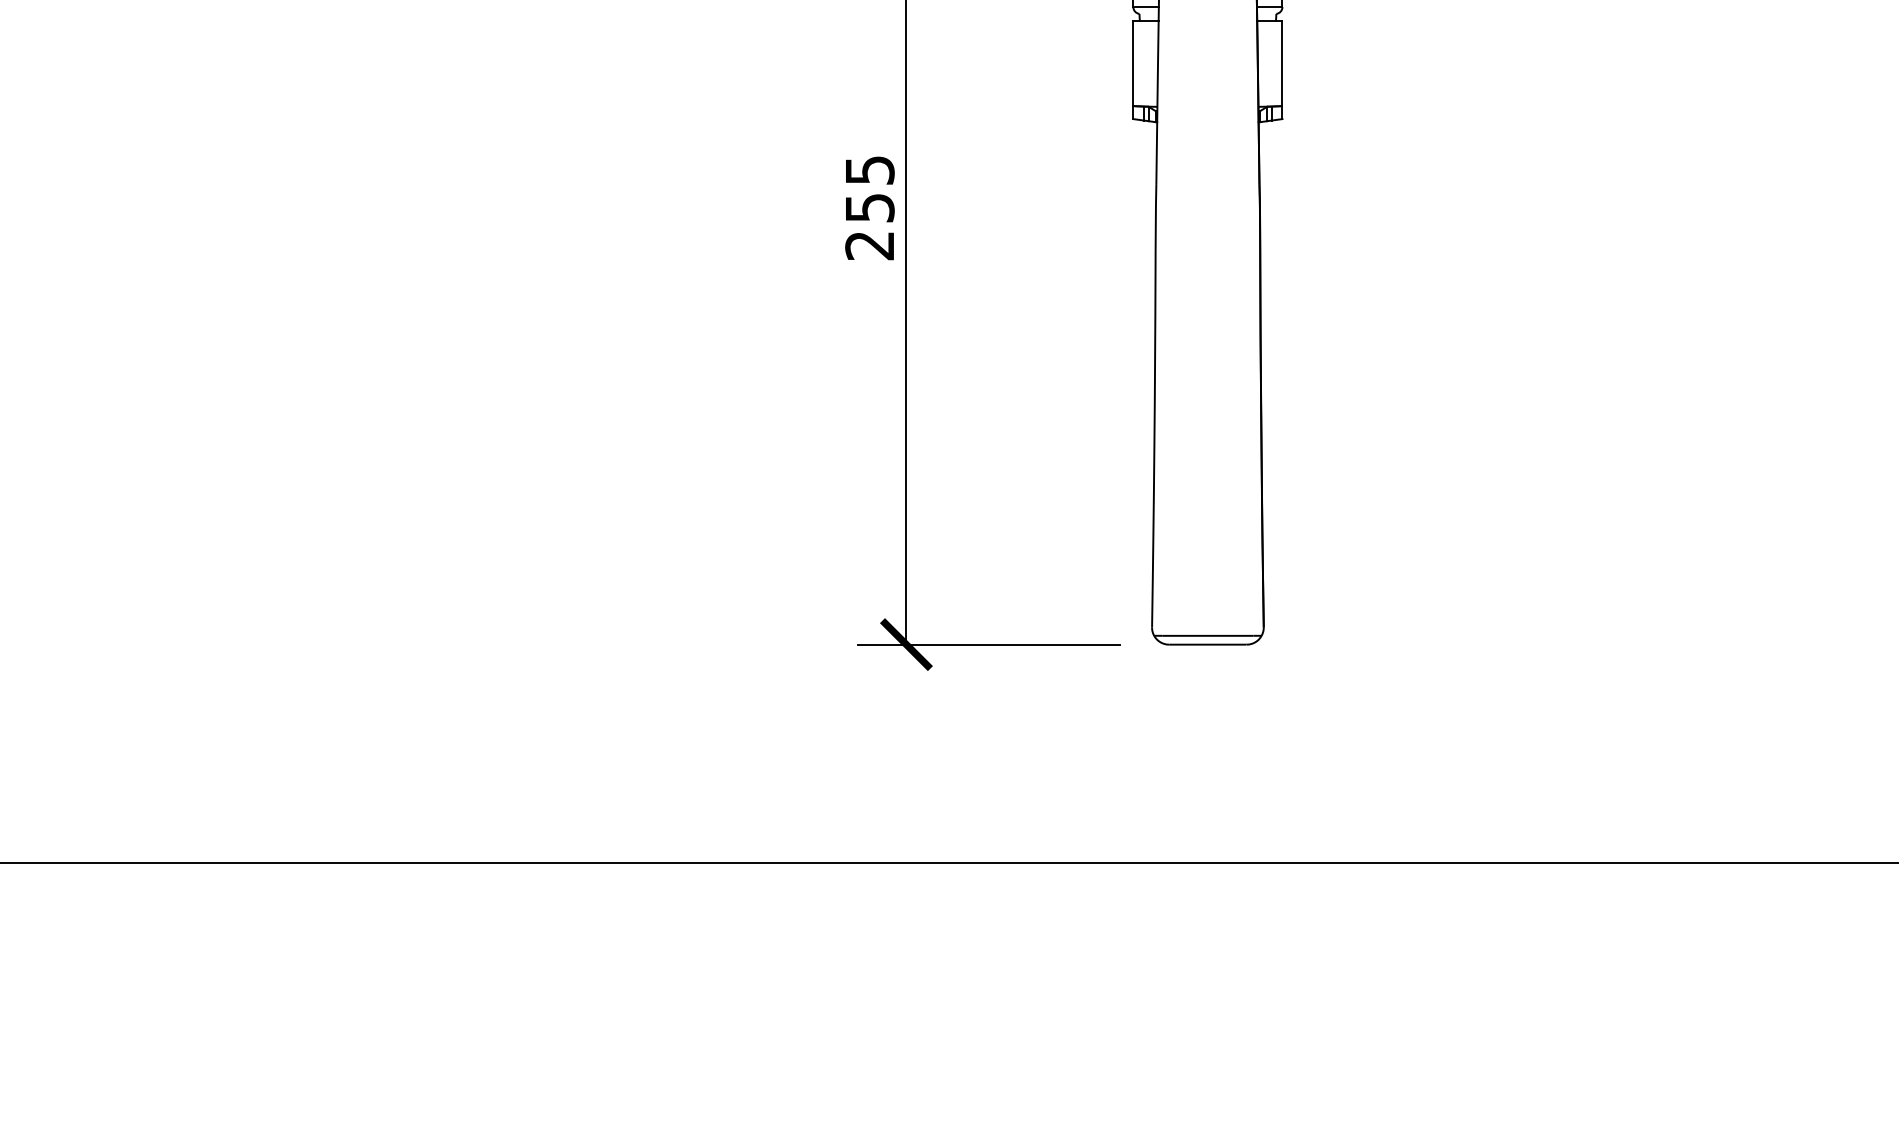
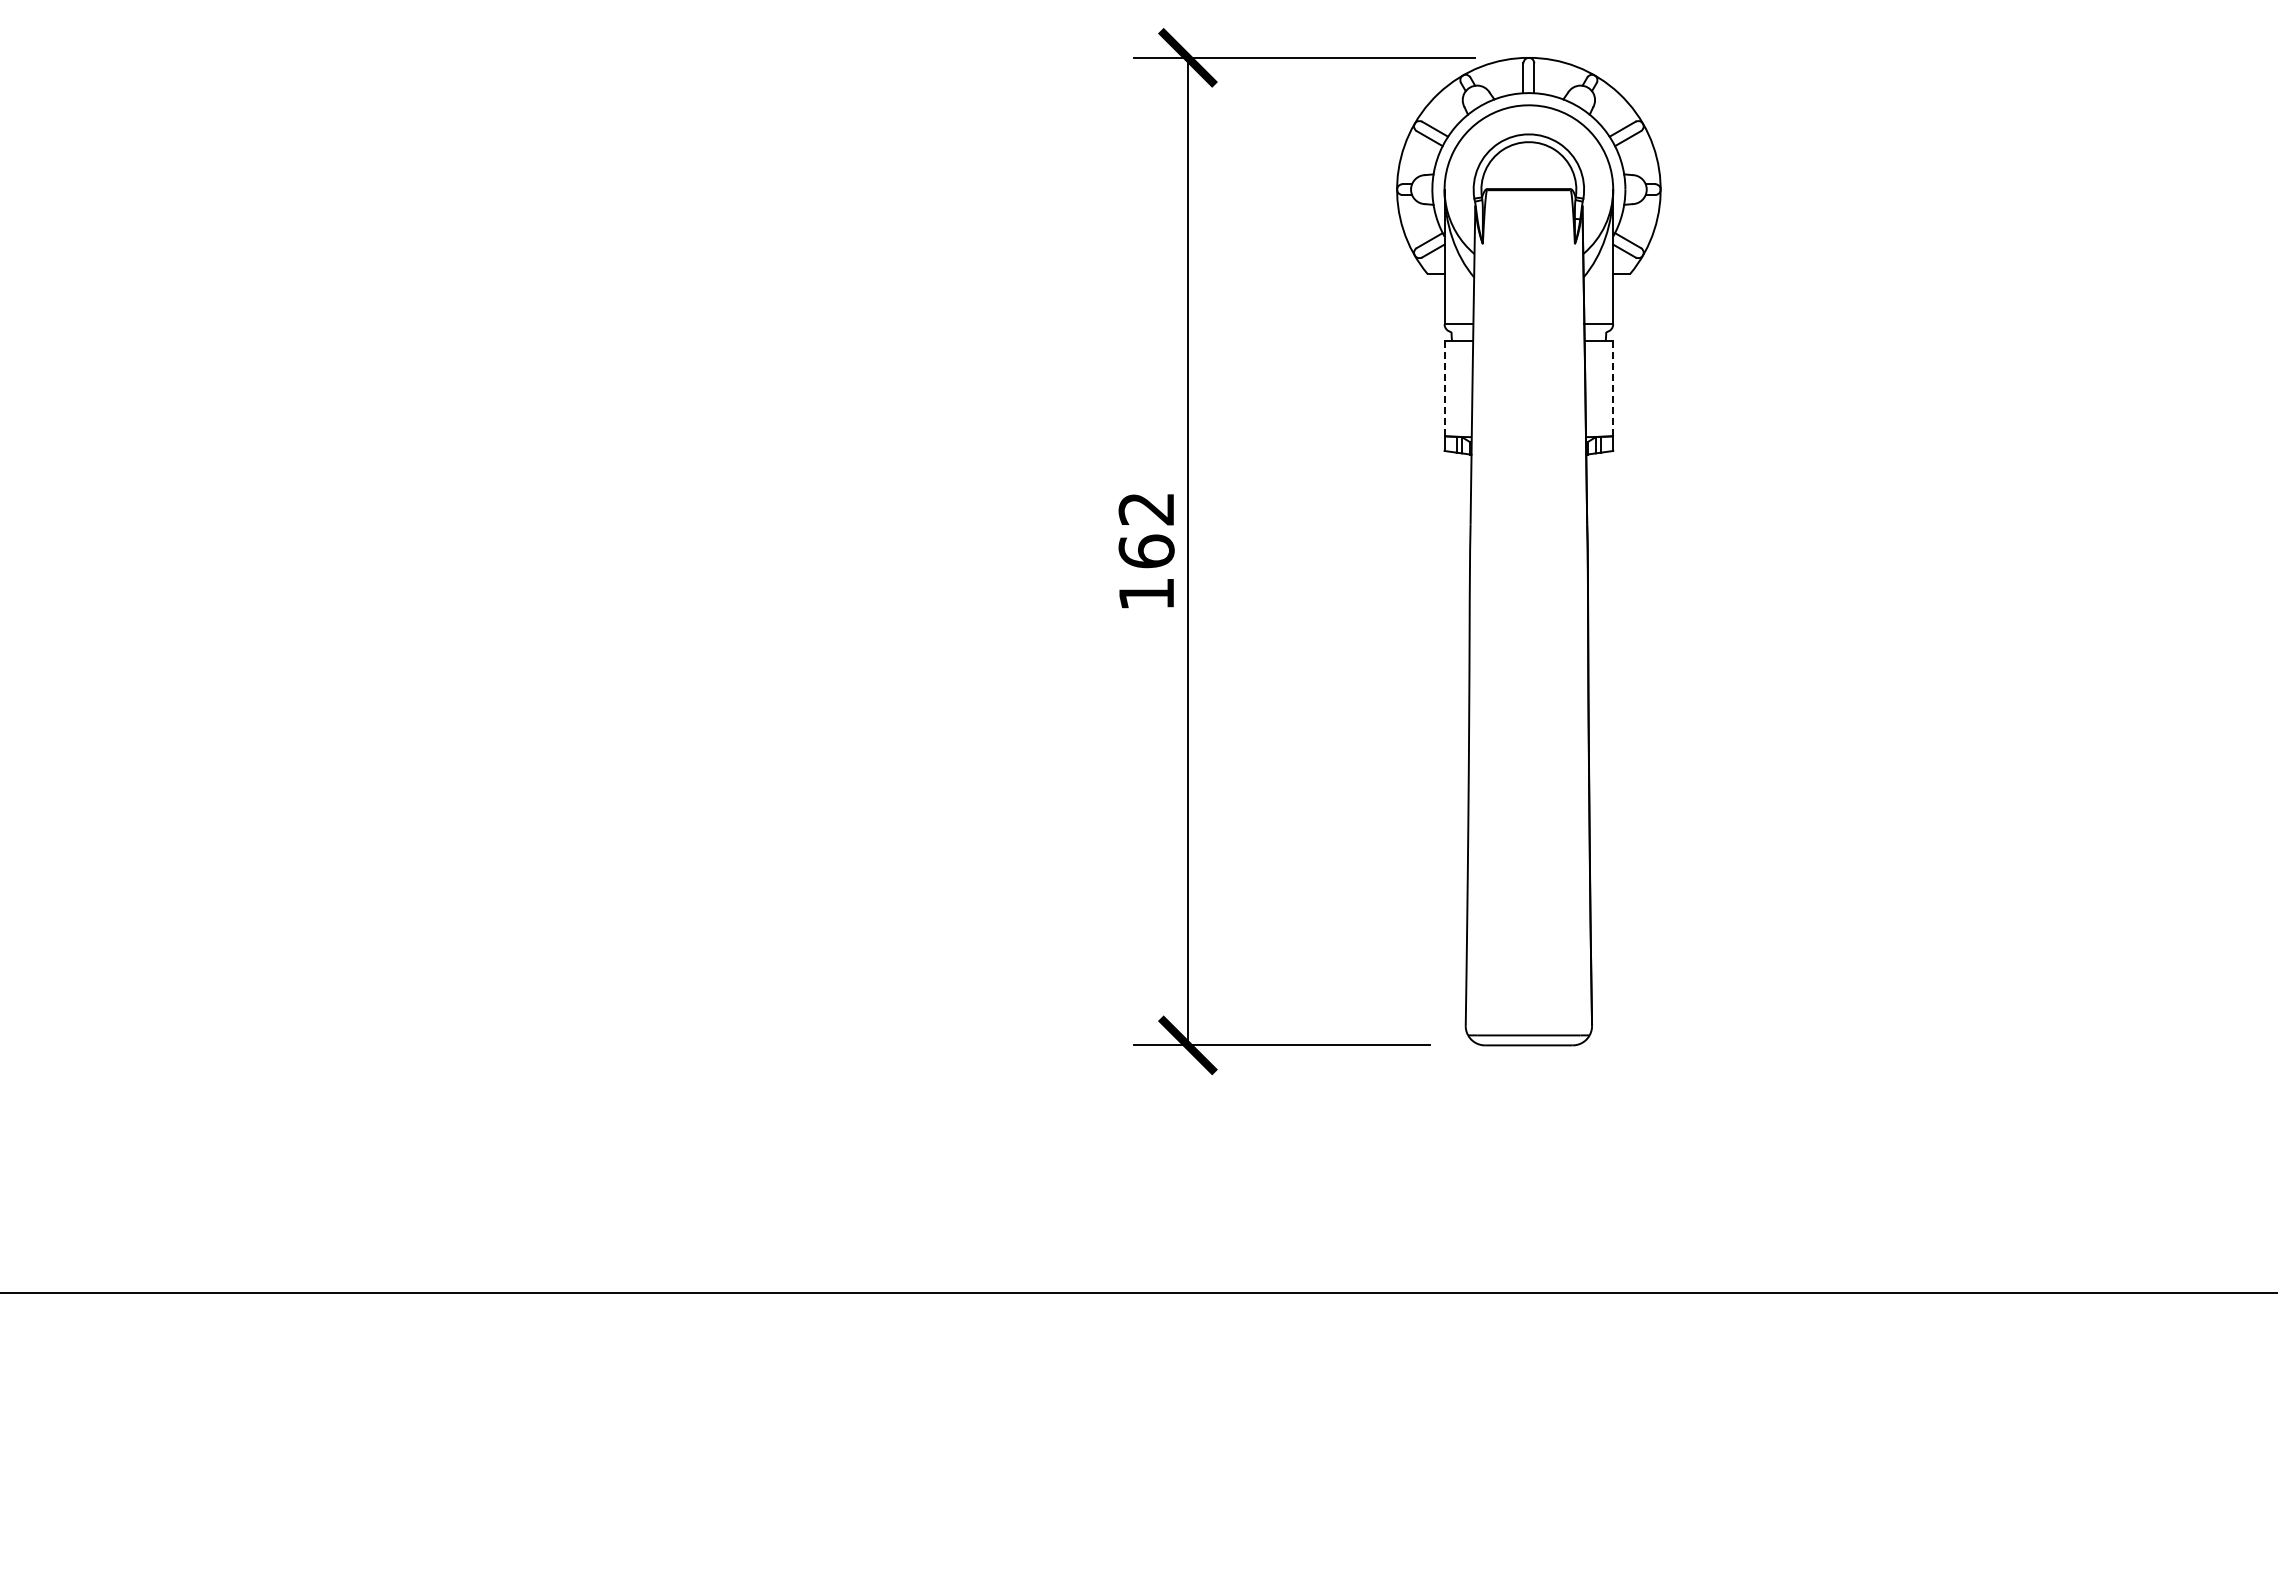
line: (1133, 63) -> (1444, 388), solid -> dashed
line: (1282, 63) -> (1613, 388), solid -> dashed
text: (869, 207) -> (1146, 551), 255 -> 162

